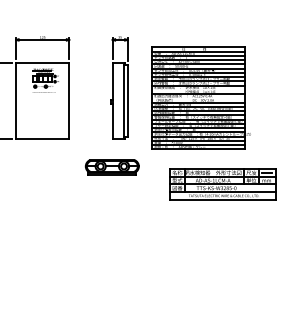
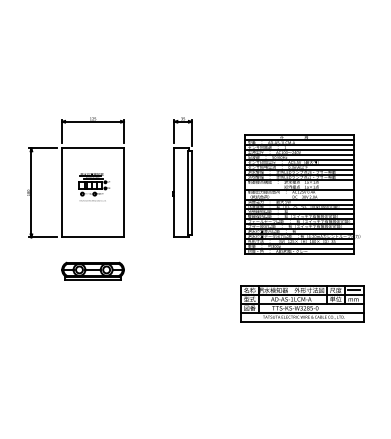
part: (45, 80) -> (94, 187), moved
part: (201, 98) -> (302, 194), moved
part: (111, 166) -> (92, 270), moved
part: (222, 184) -> (302, 303), moved

